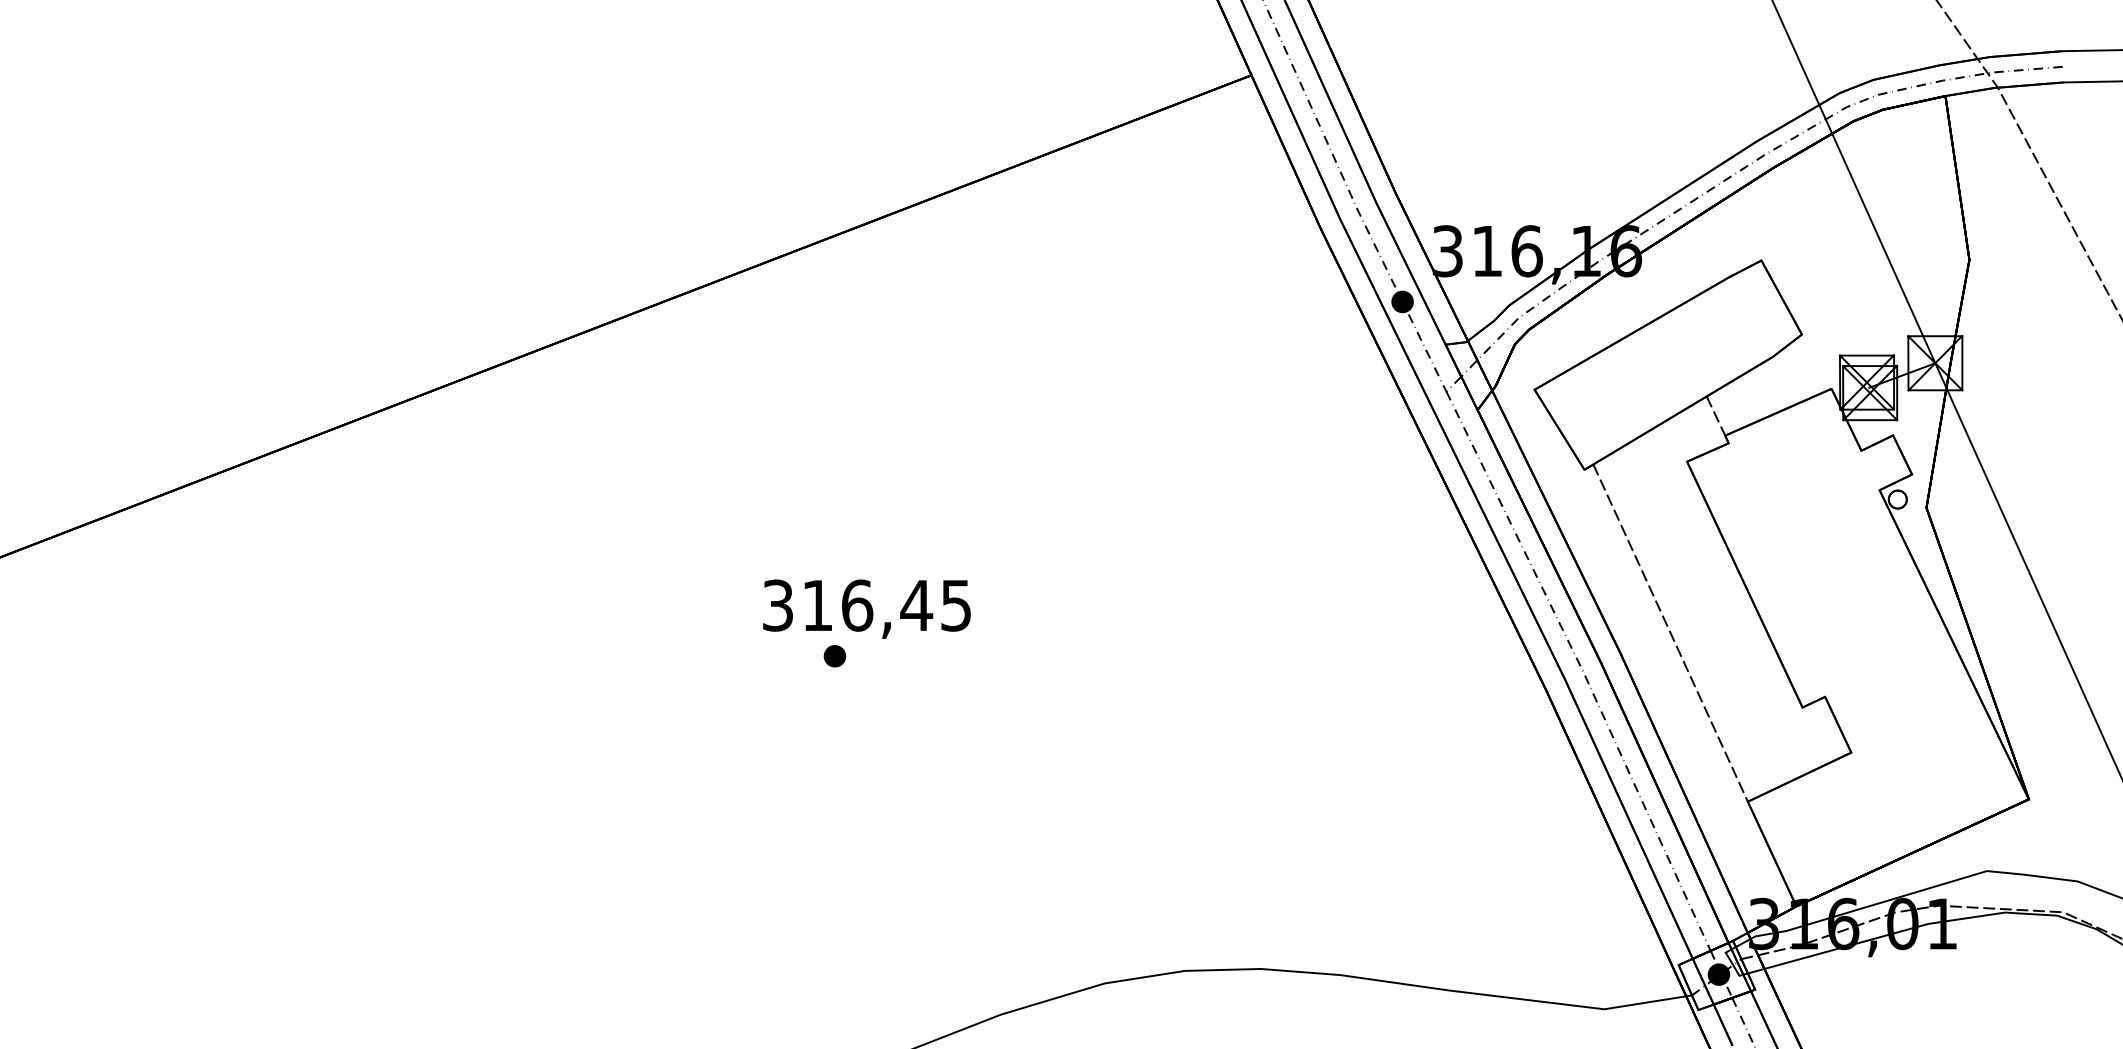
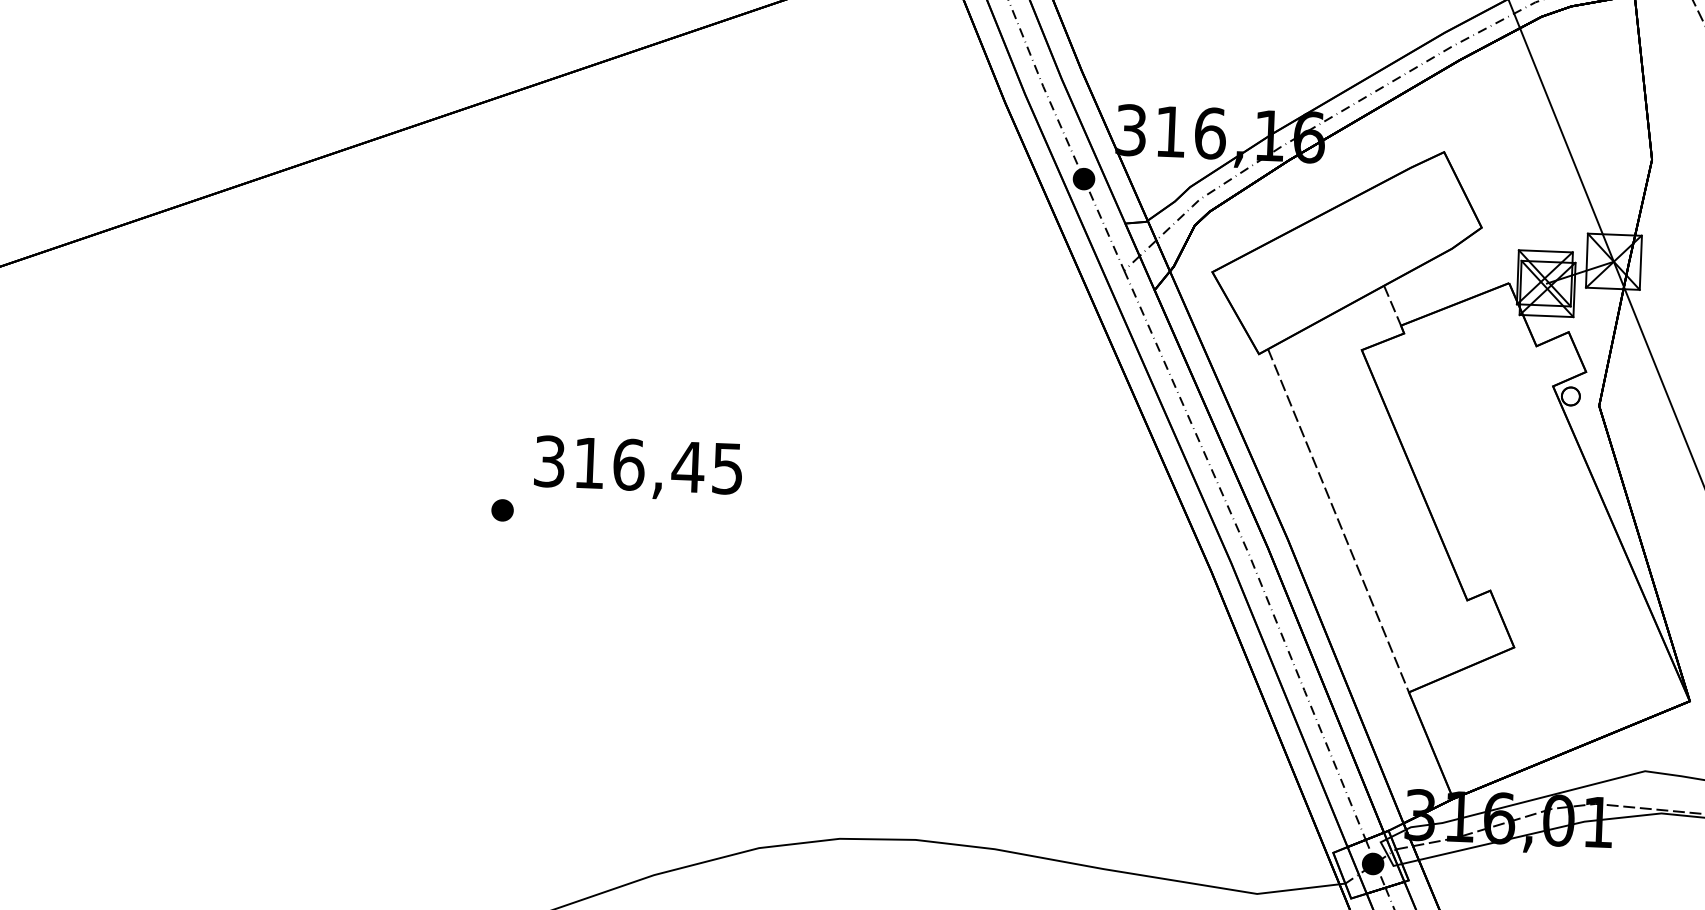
text: (866, 608) -> (637, 468), moved

